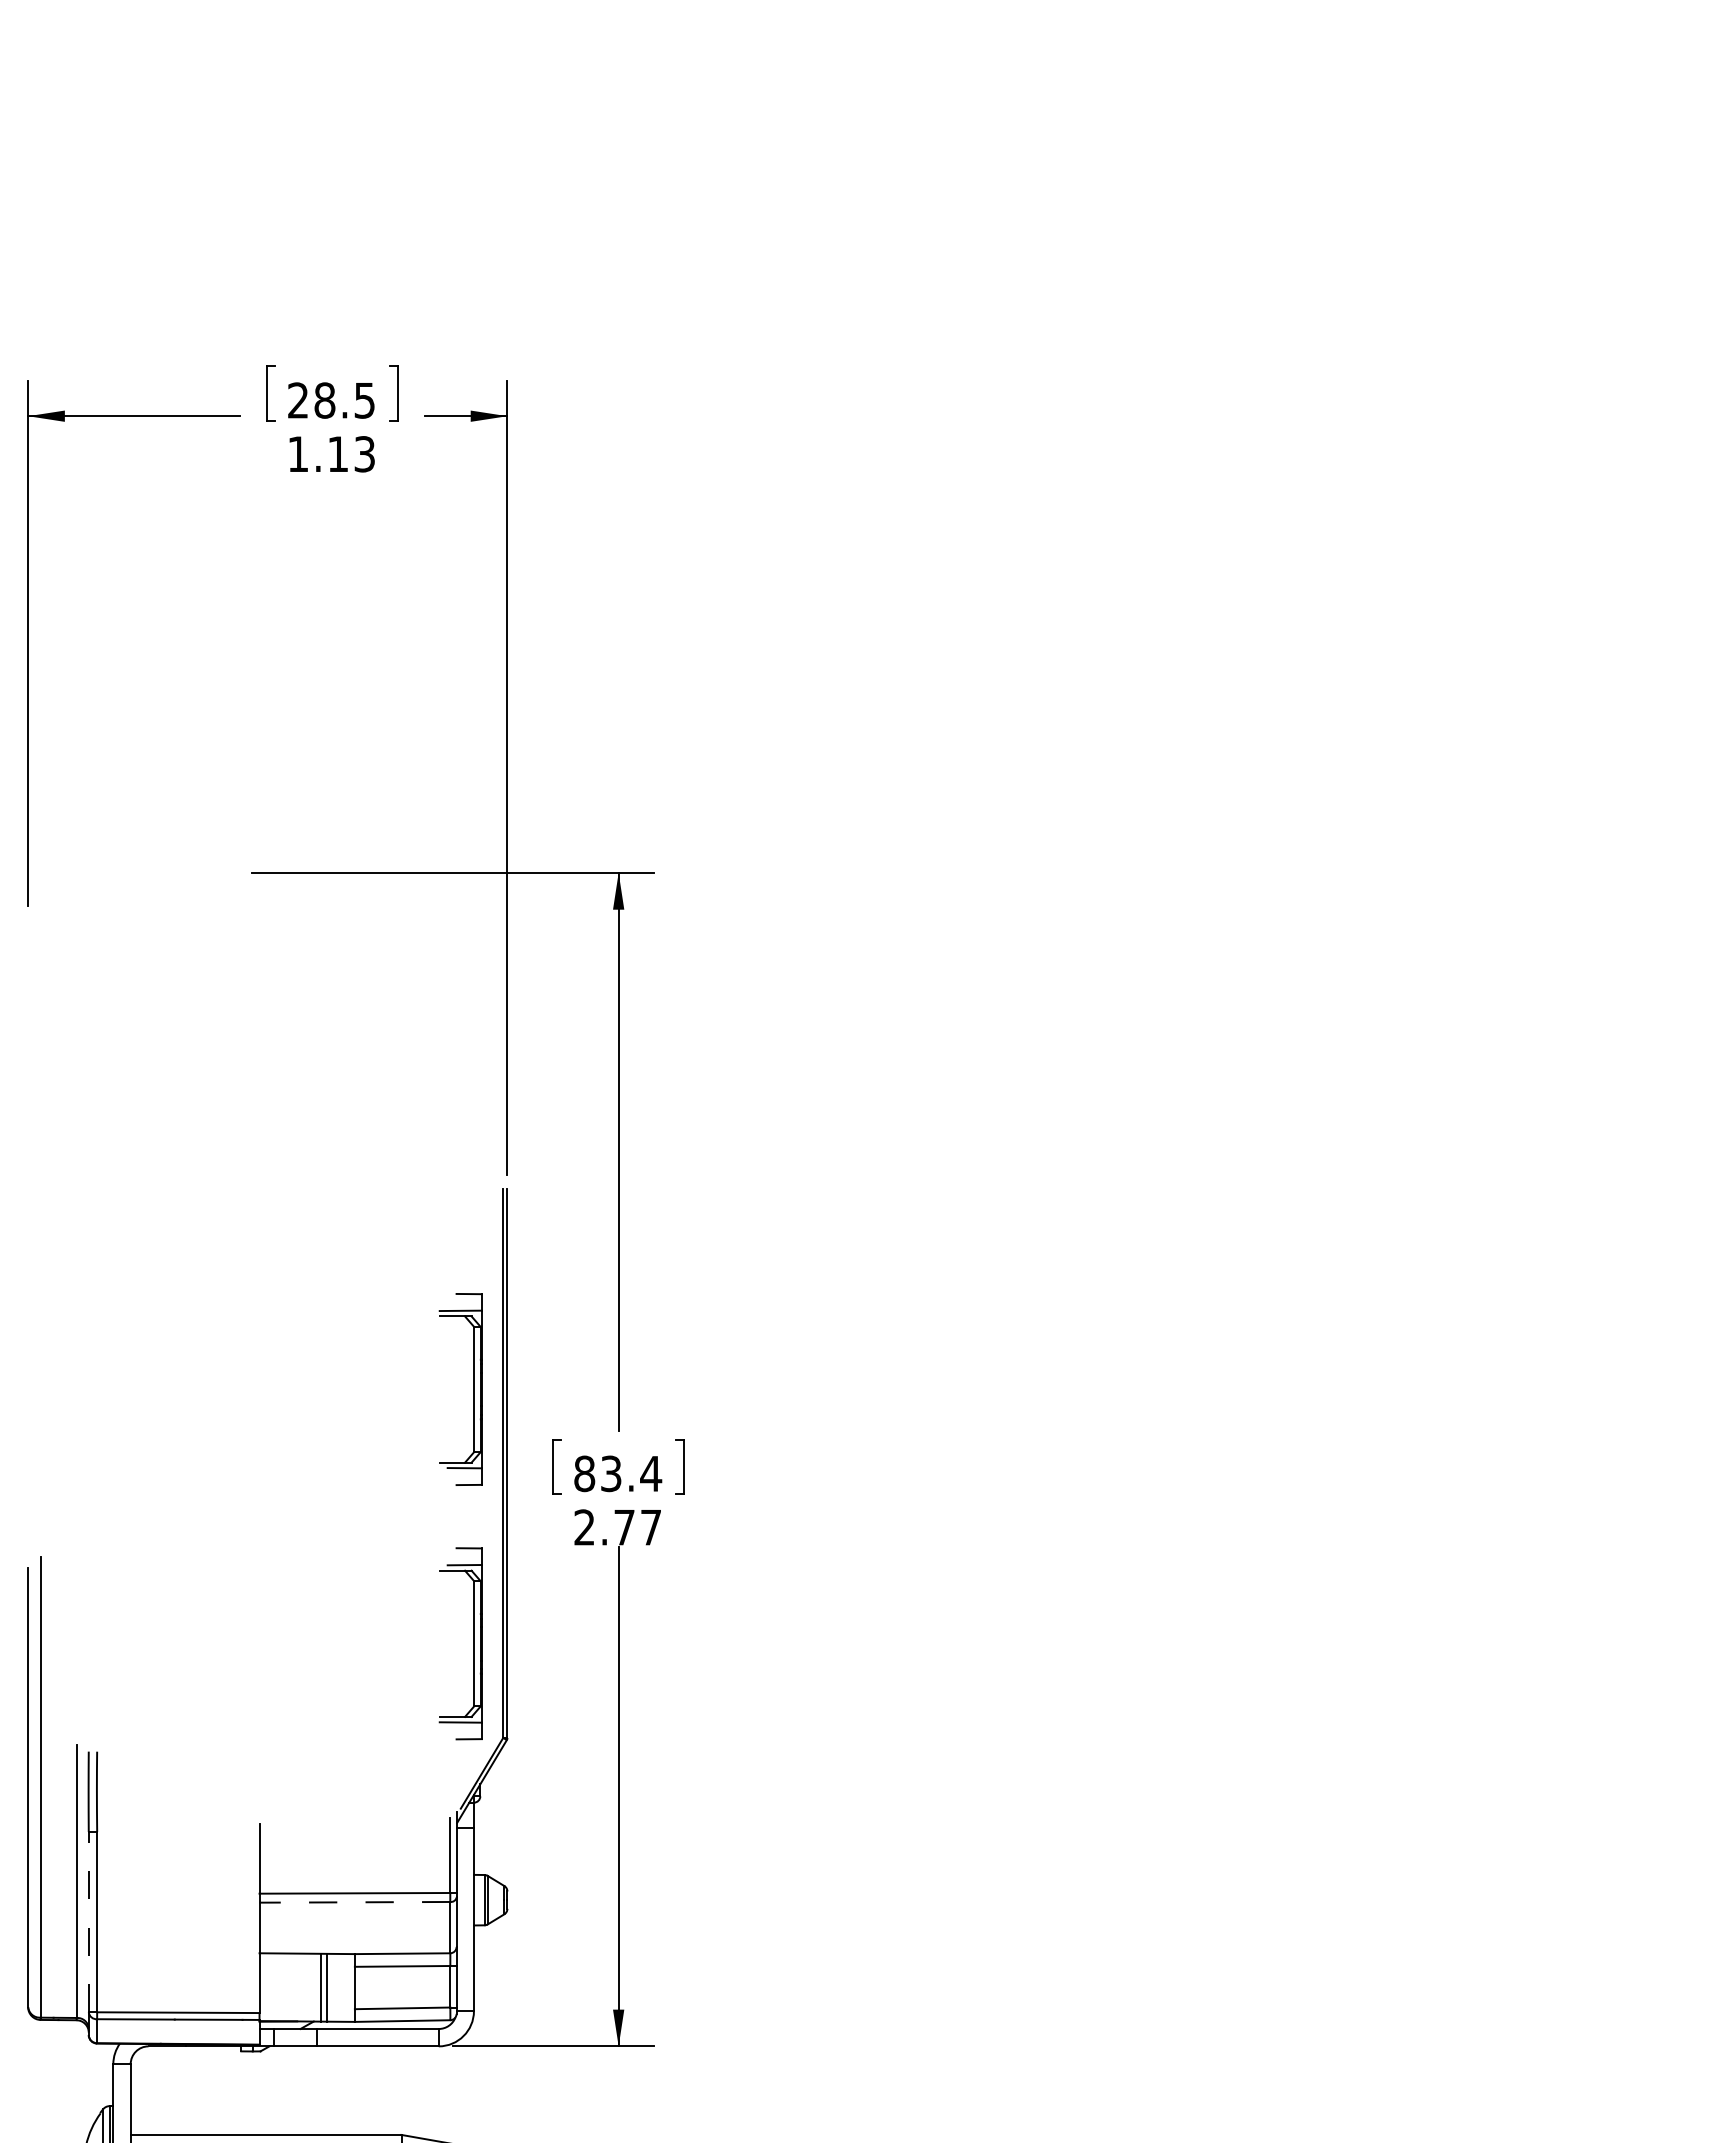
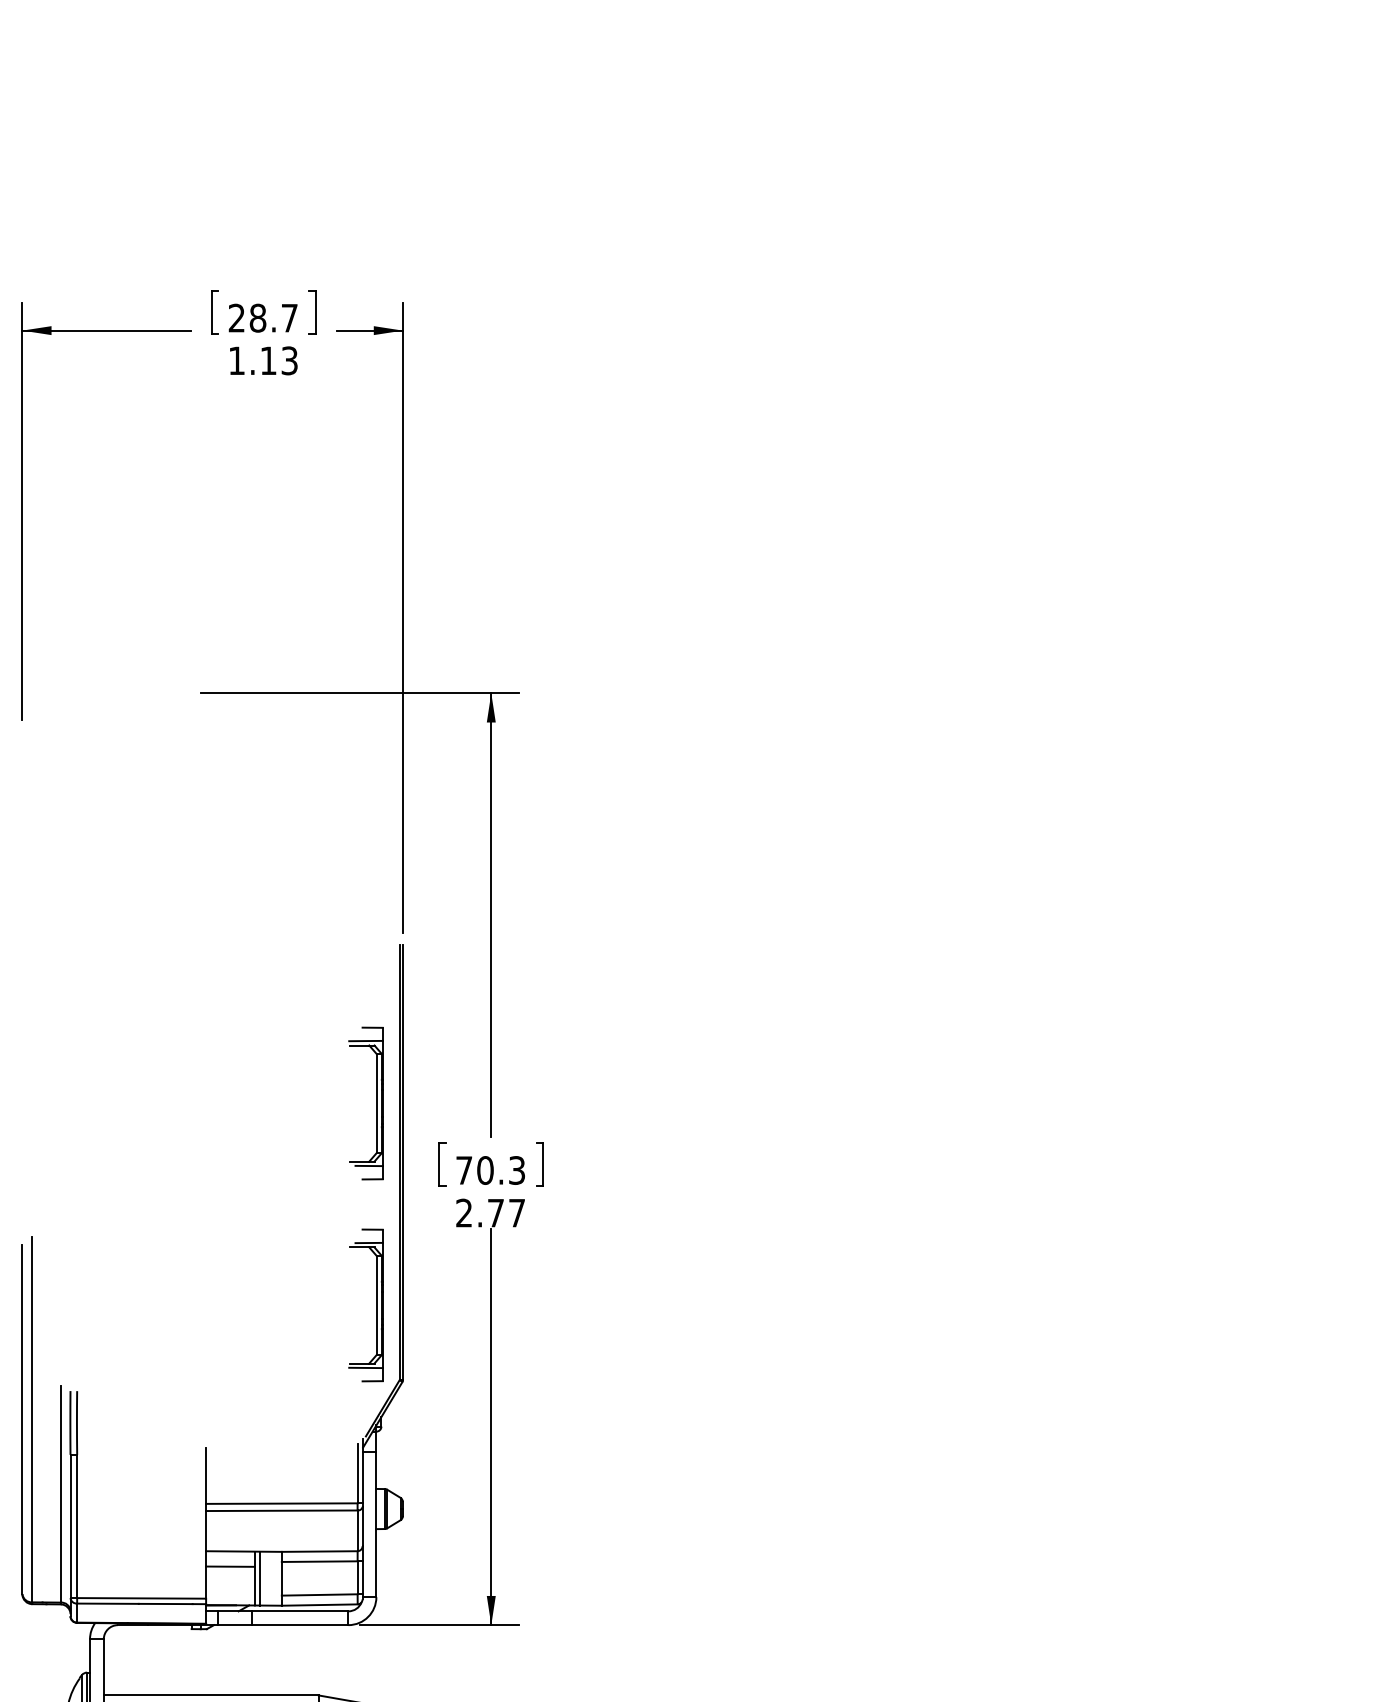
text: (364, 400) -> (289, 318), 28.5 -> 28.7
text: (618, 1473) -> (491, 1170), 83.4 -> 70.3
line: (354, 1902) -> (281, 1510), dashed -> solid
line: (88, 1921) -> (70, 1525), dashed -> solid
line: (289, 1972) -> (229, 1566), added

